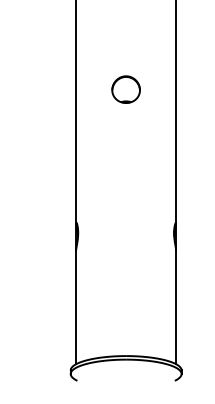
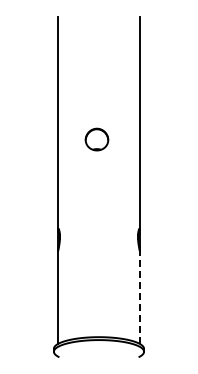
part: (125, 89) -> (96, 139), moved
line: (175, 306) -> (139, 296), solid -> dashed

